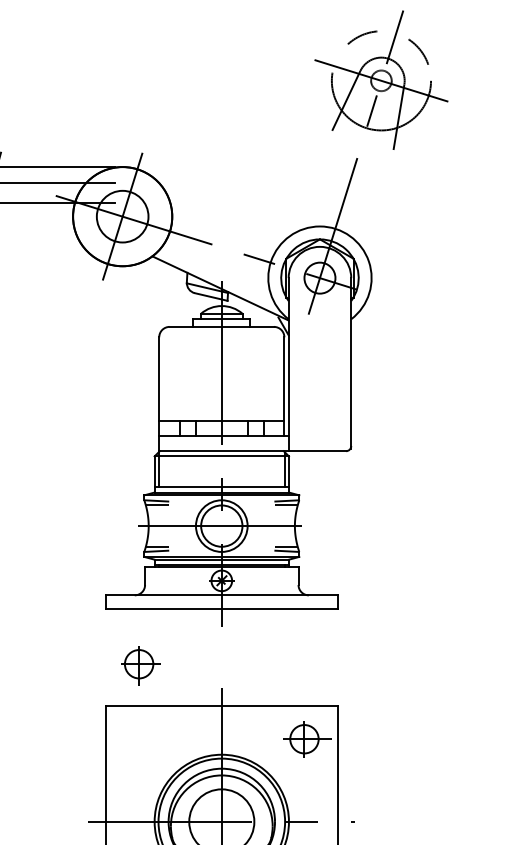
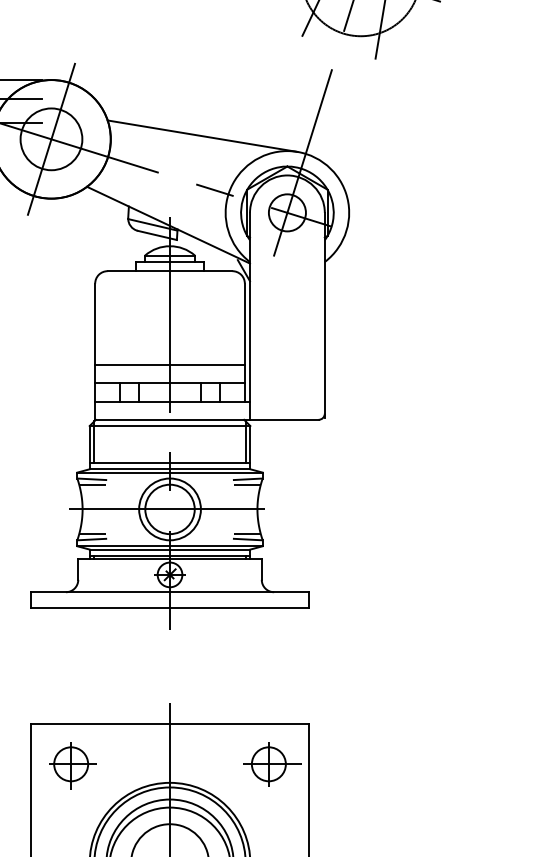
line: (248, 213) -> (201, 135), added
line: (221, 405) -> (169, 365), added
part: (140, 665) -> (72, 765), moved

